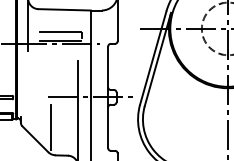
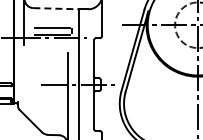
line: (65, 9) -> (56, 8), solid -> dashed
line: (51, 127) -> (44, 110), removed

